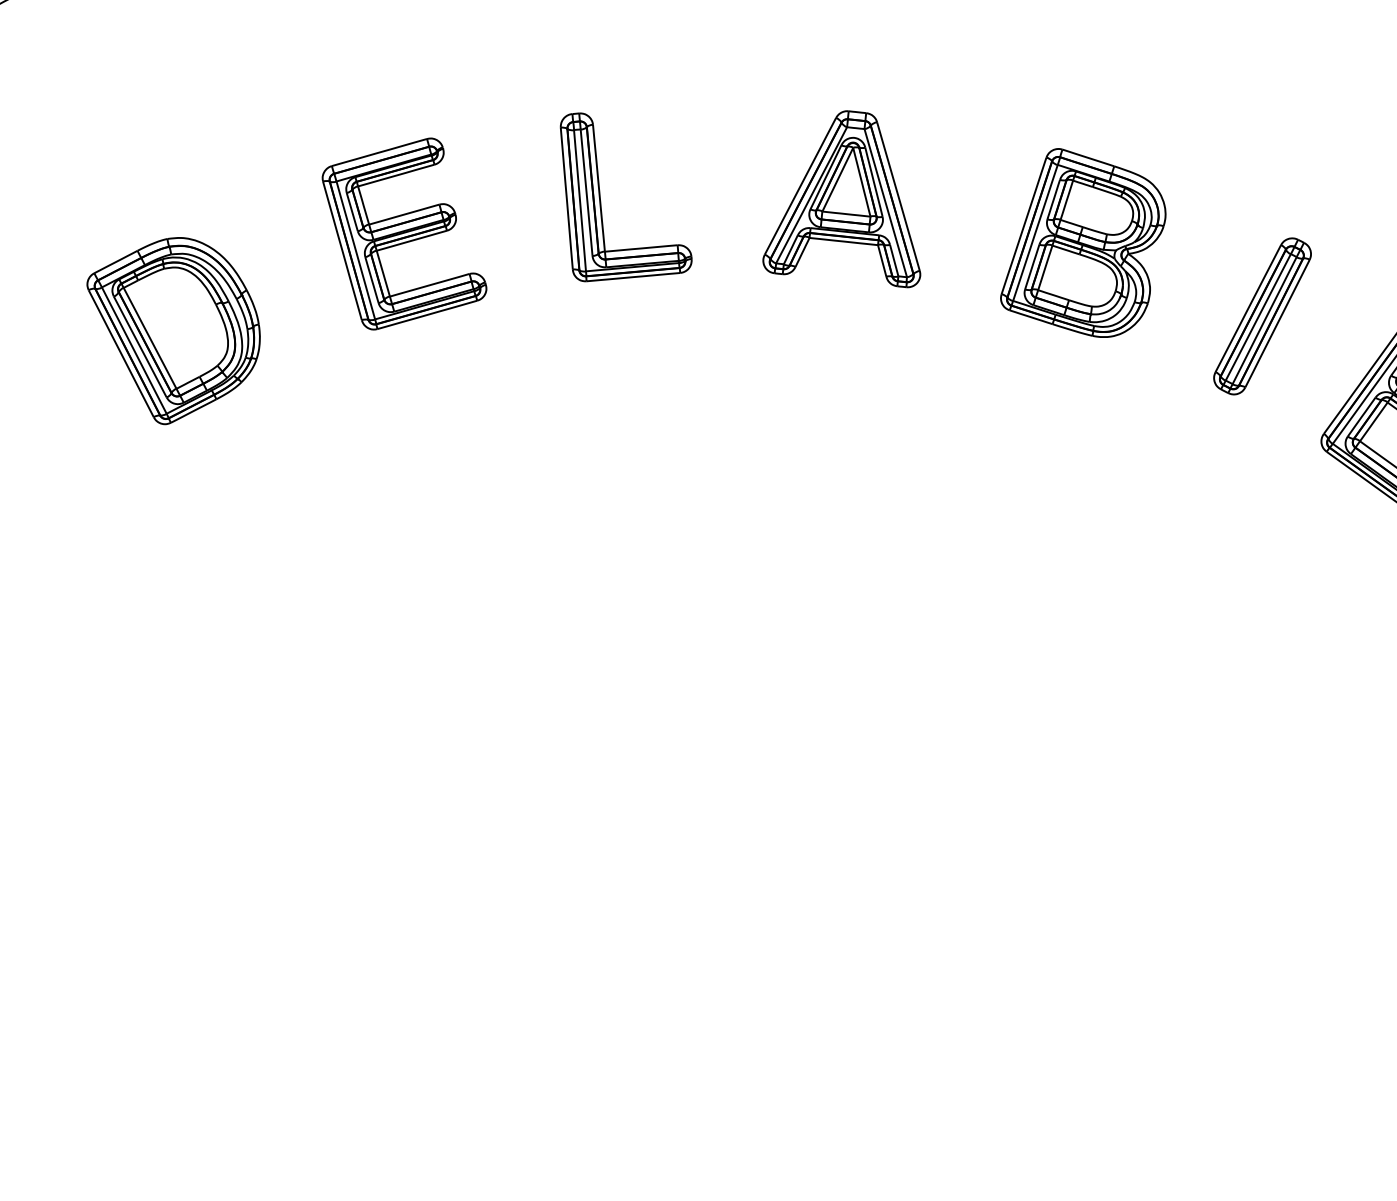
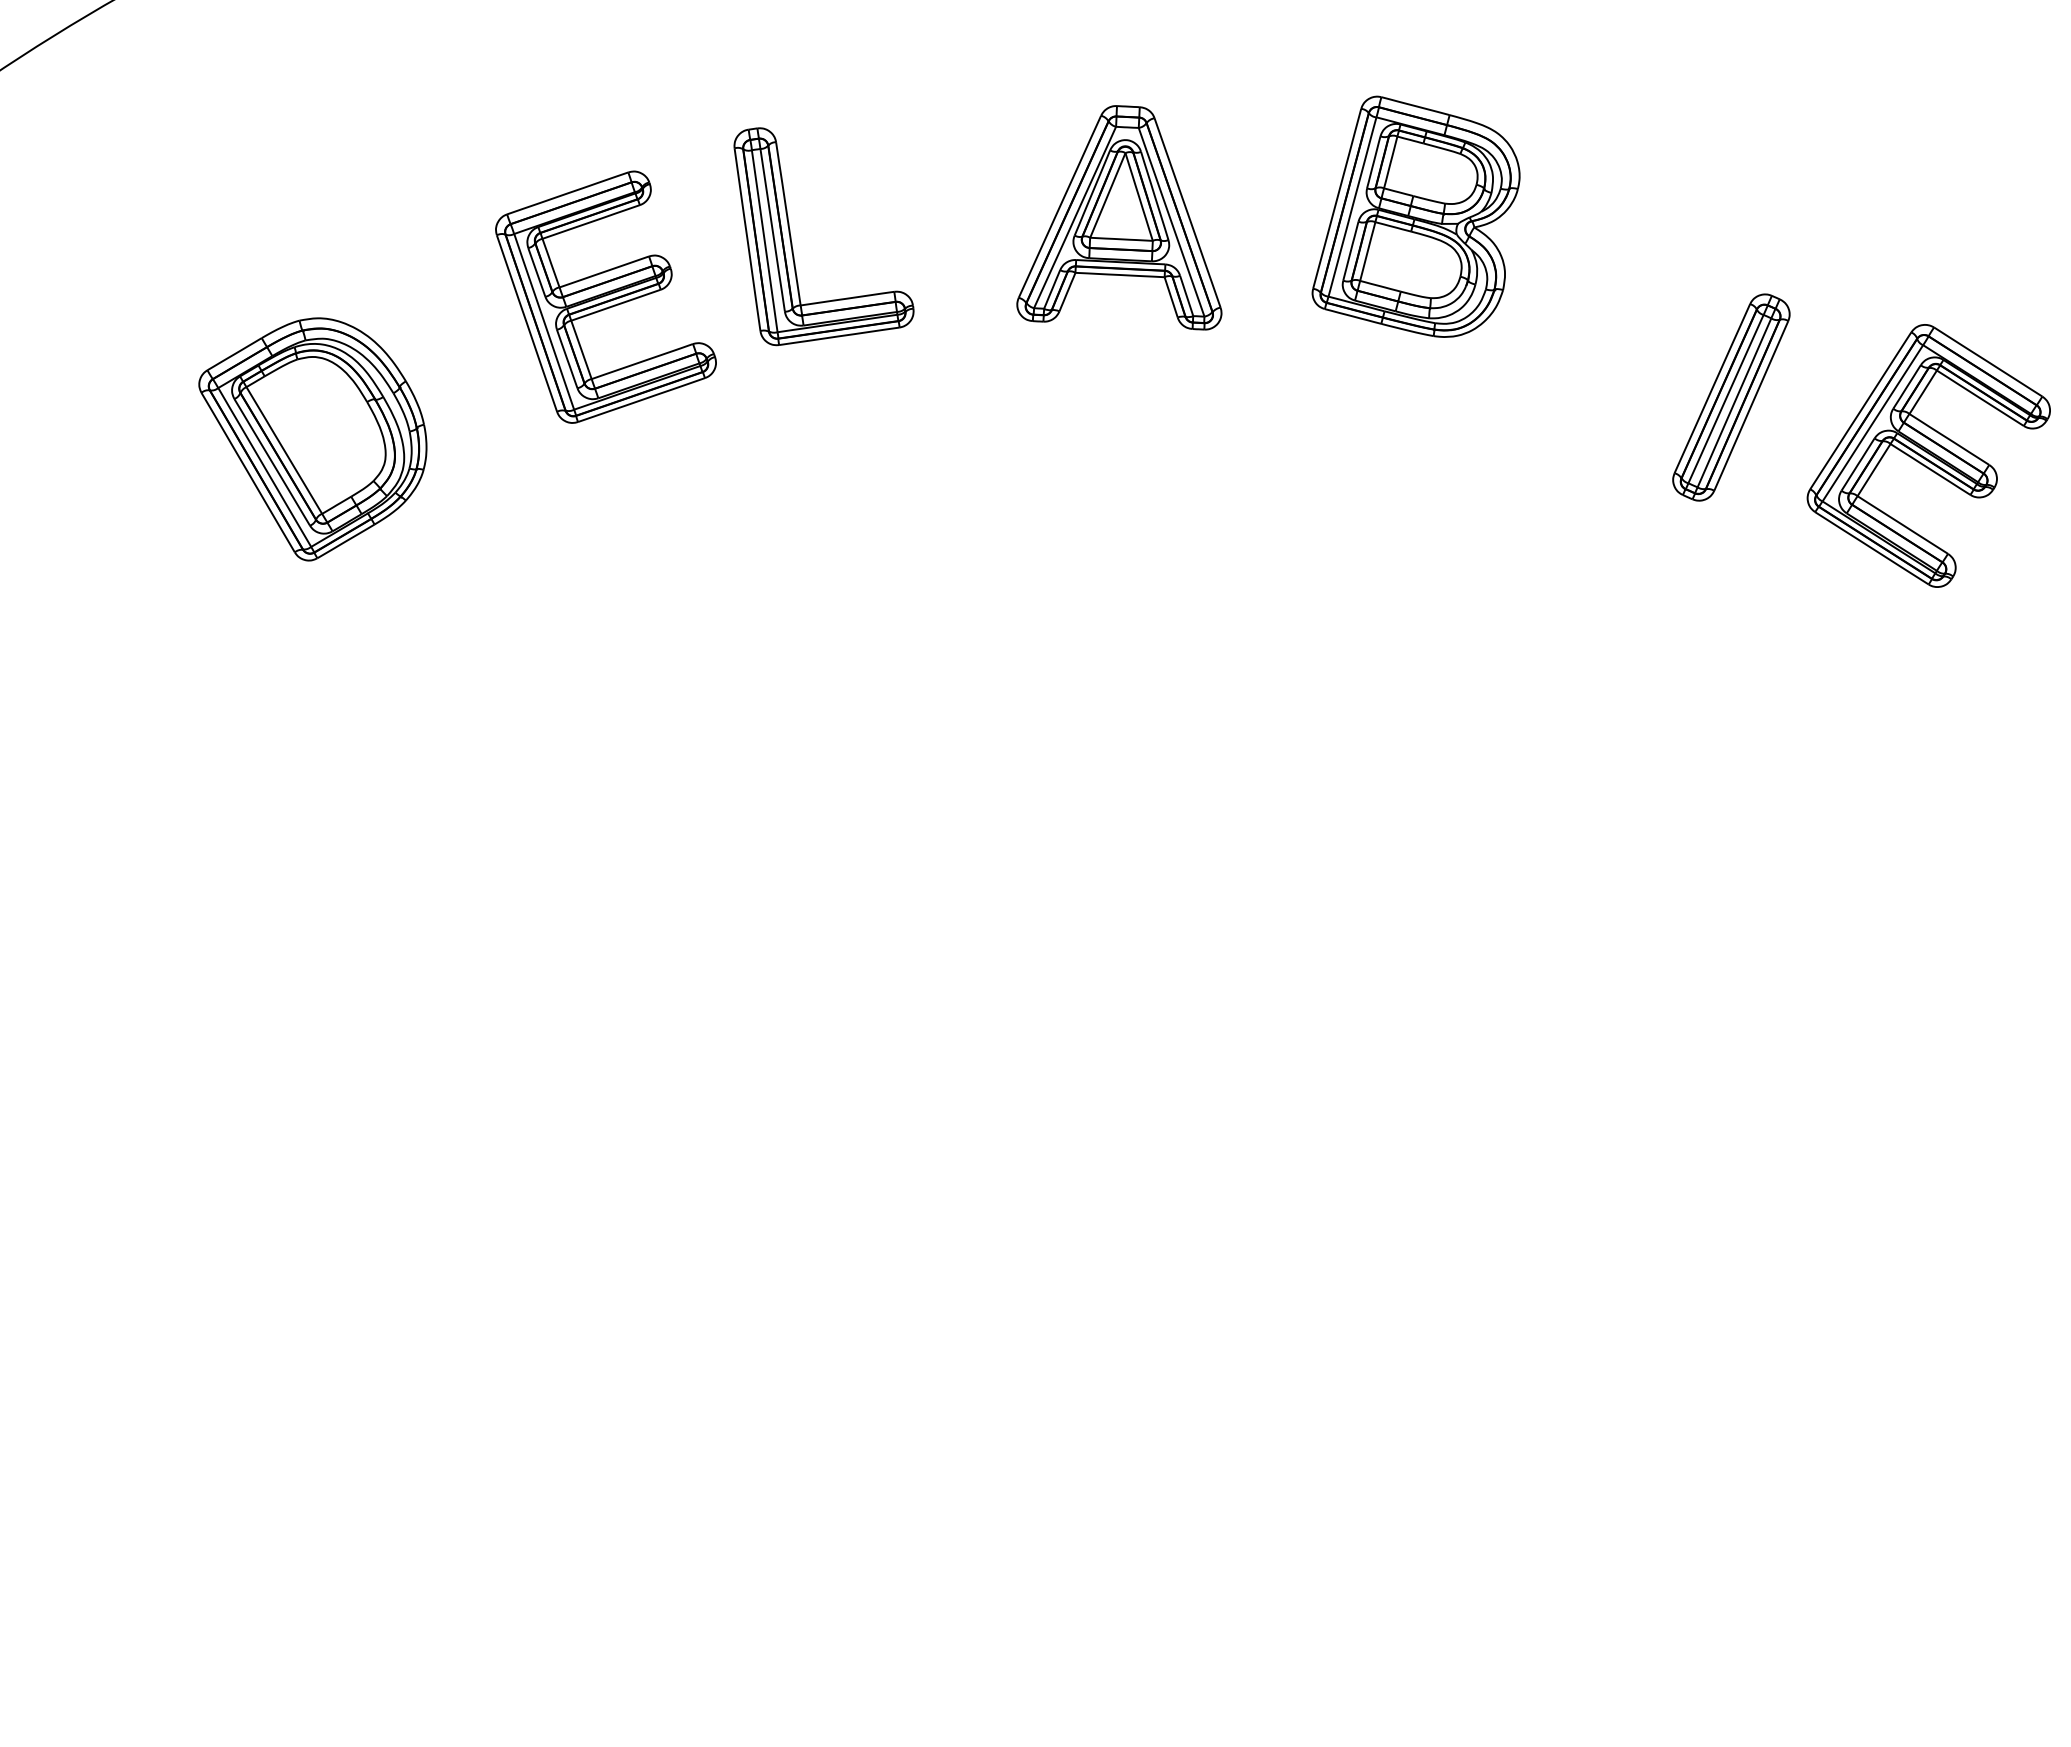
part: (845, 197) -> (1119, 217), moved
part: (601, 202) -> (792, 242), moved
part: (1083, 242) -> (1415, 216), moved
part: (1262, 316) -> (1731, 397), moved

